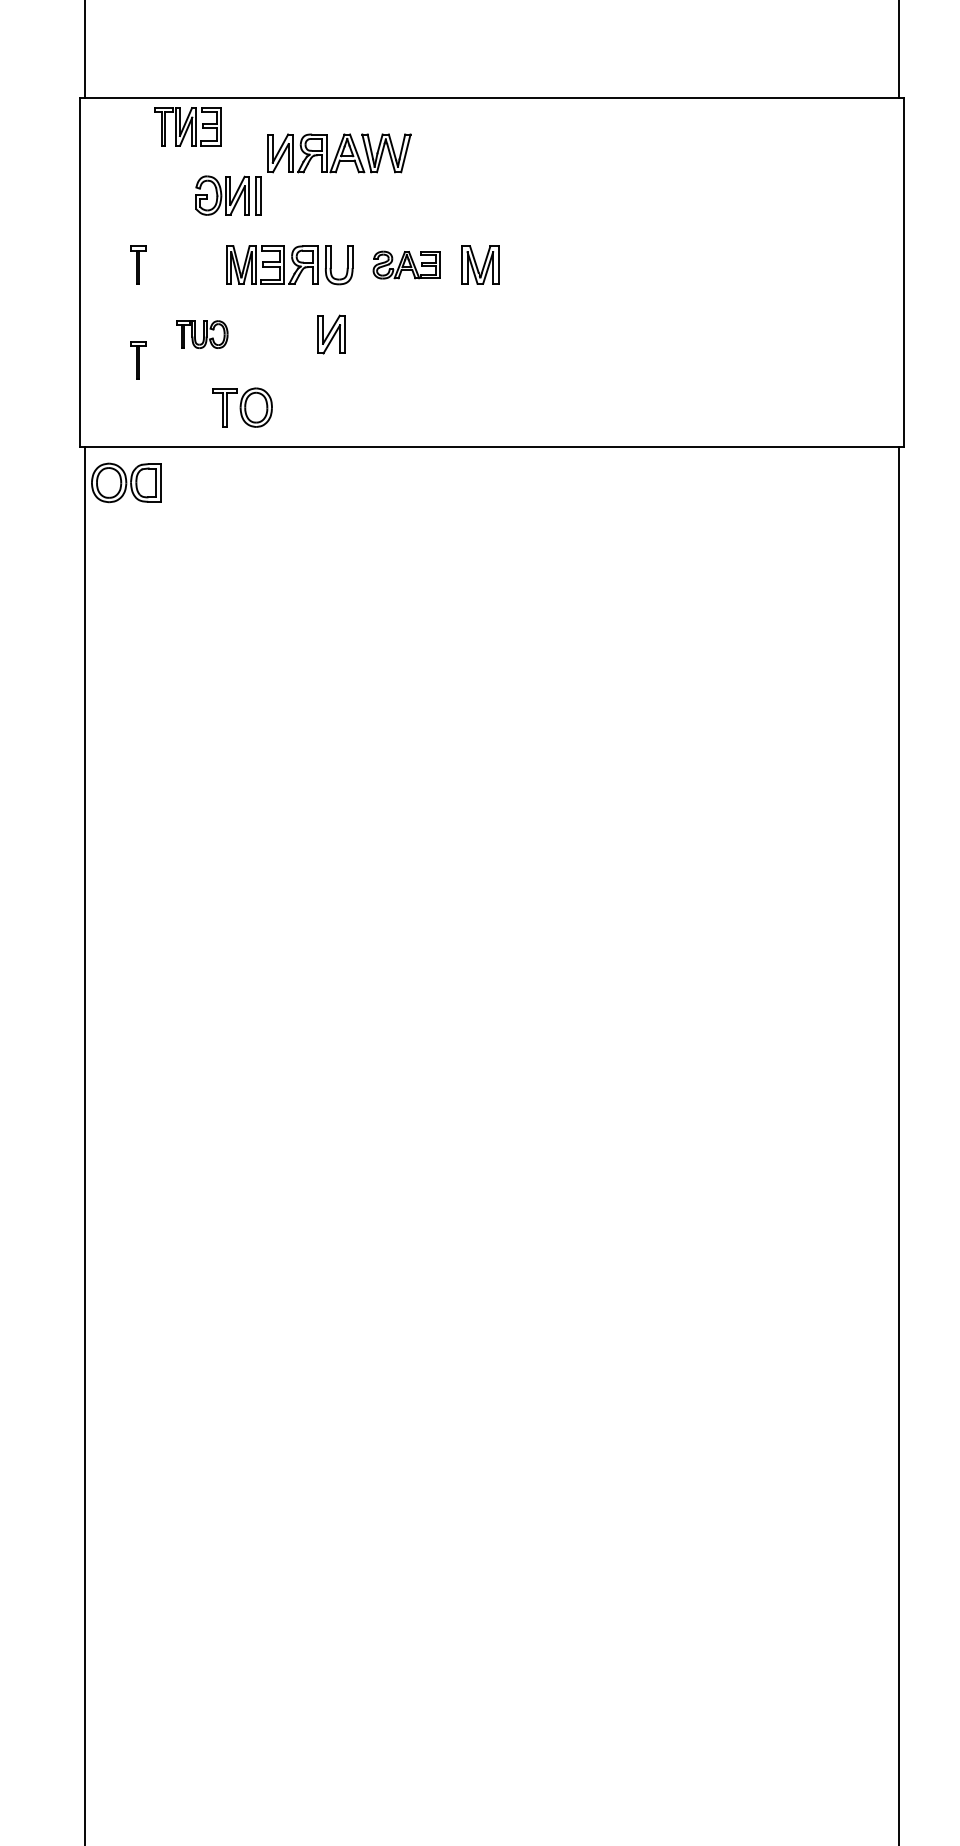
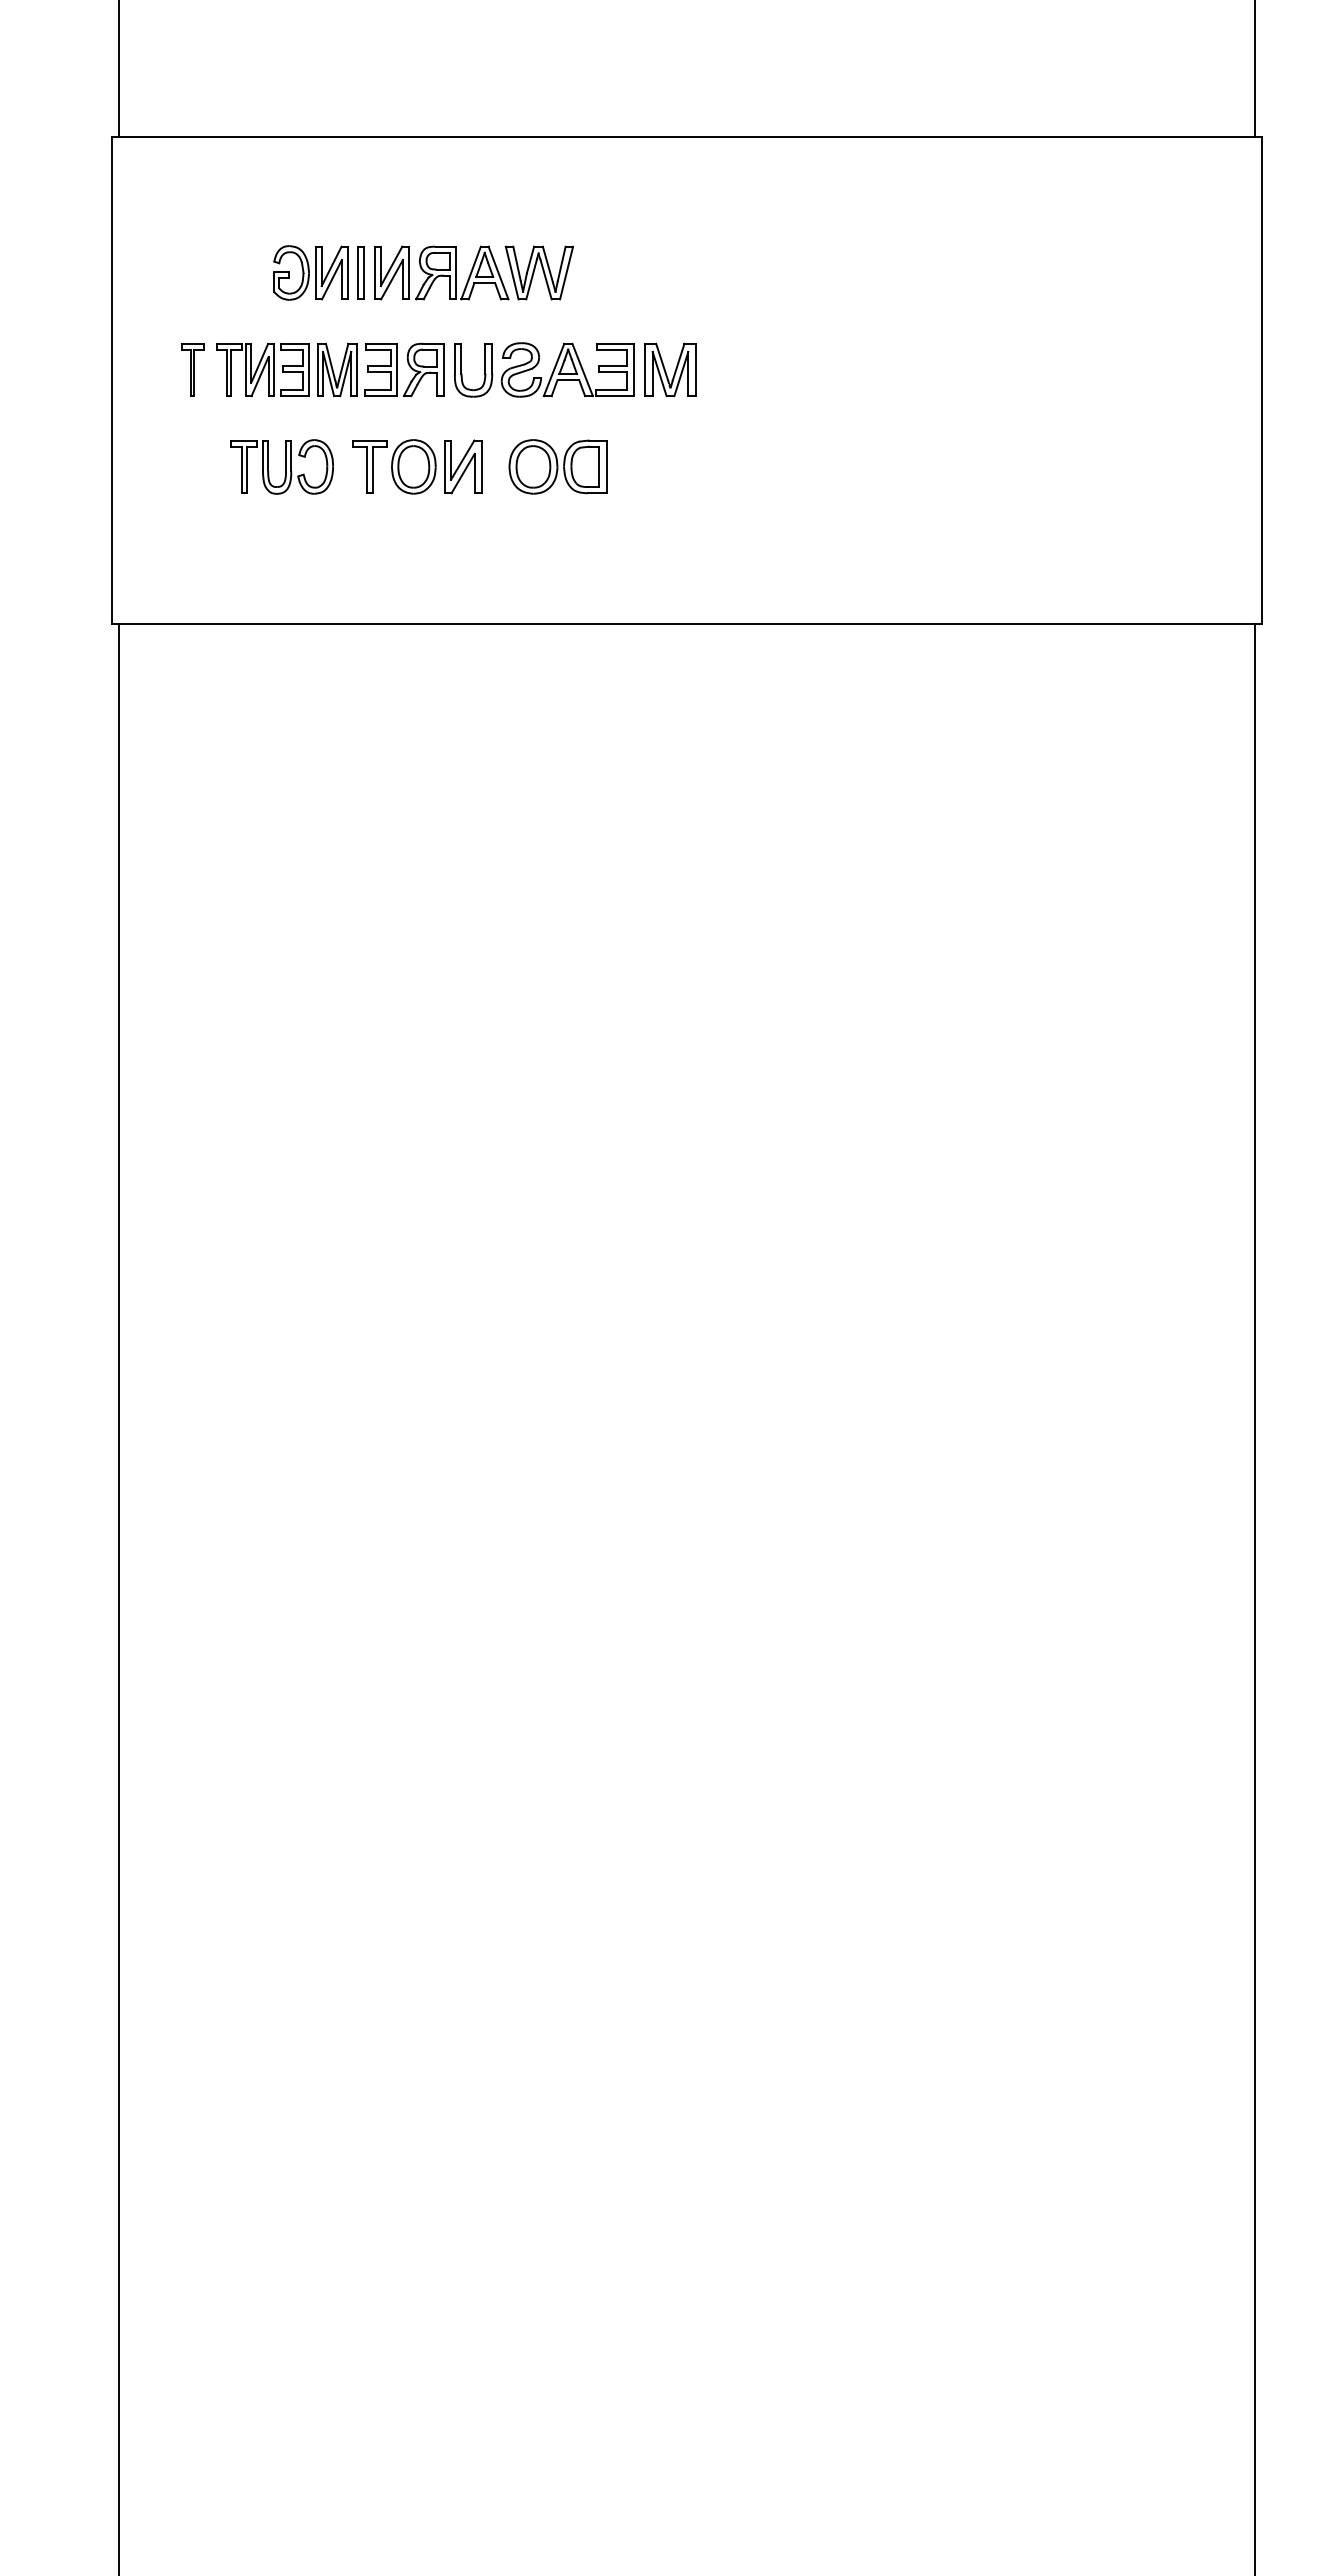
part: (187, 126) -> (262, 369), moved
part: (339, 153) -> (474, 272), moved
part: (406, 264) -> (567, 369), size x1.43
part: (201, 334) -> (281, 466), size x1.43
part: (137, 360) -> (192, 502), removed
part: (242, 407) -> (394, 466), moved
part: (126, 482) -> (557, 466), moved

